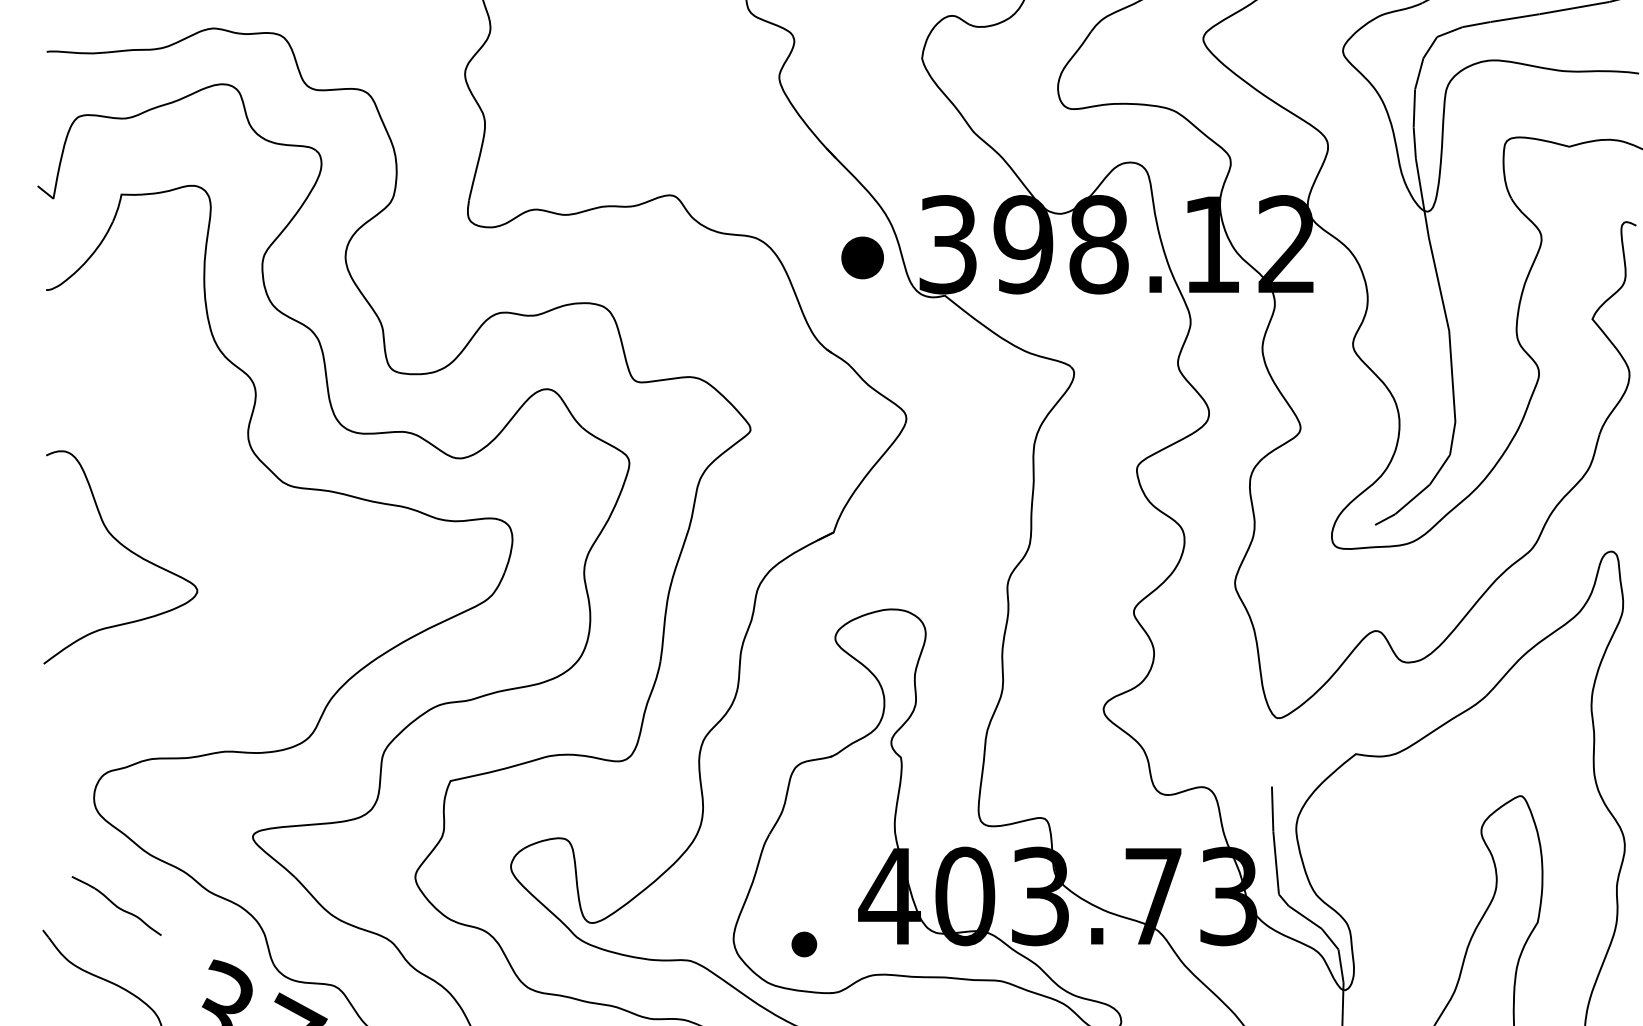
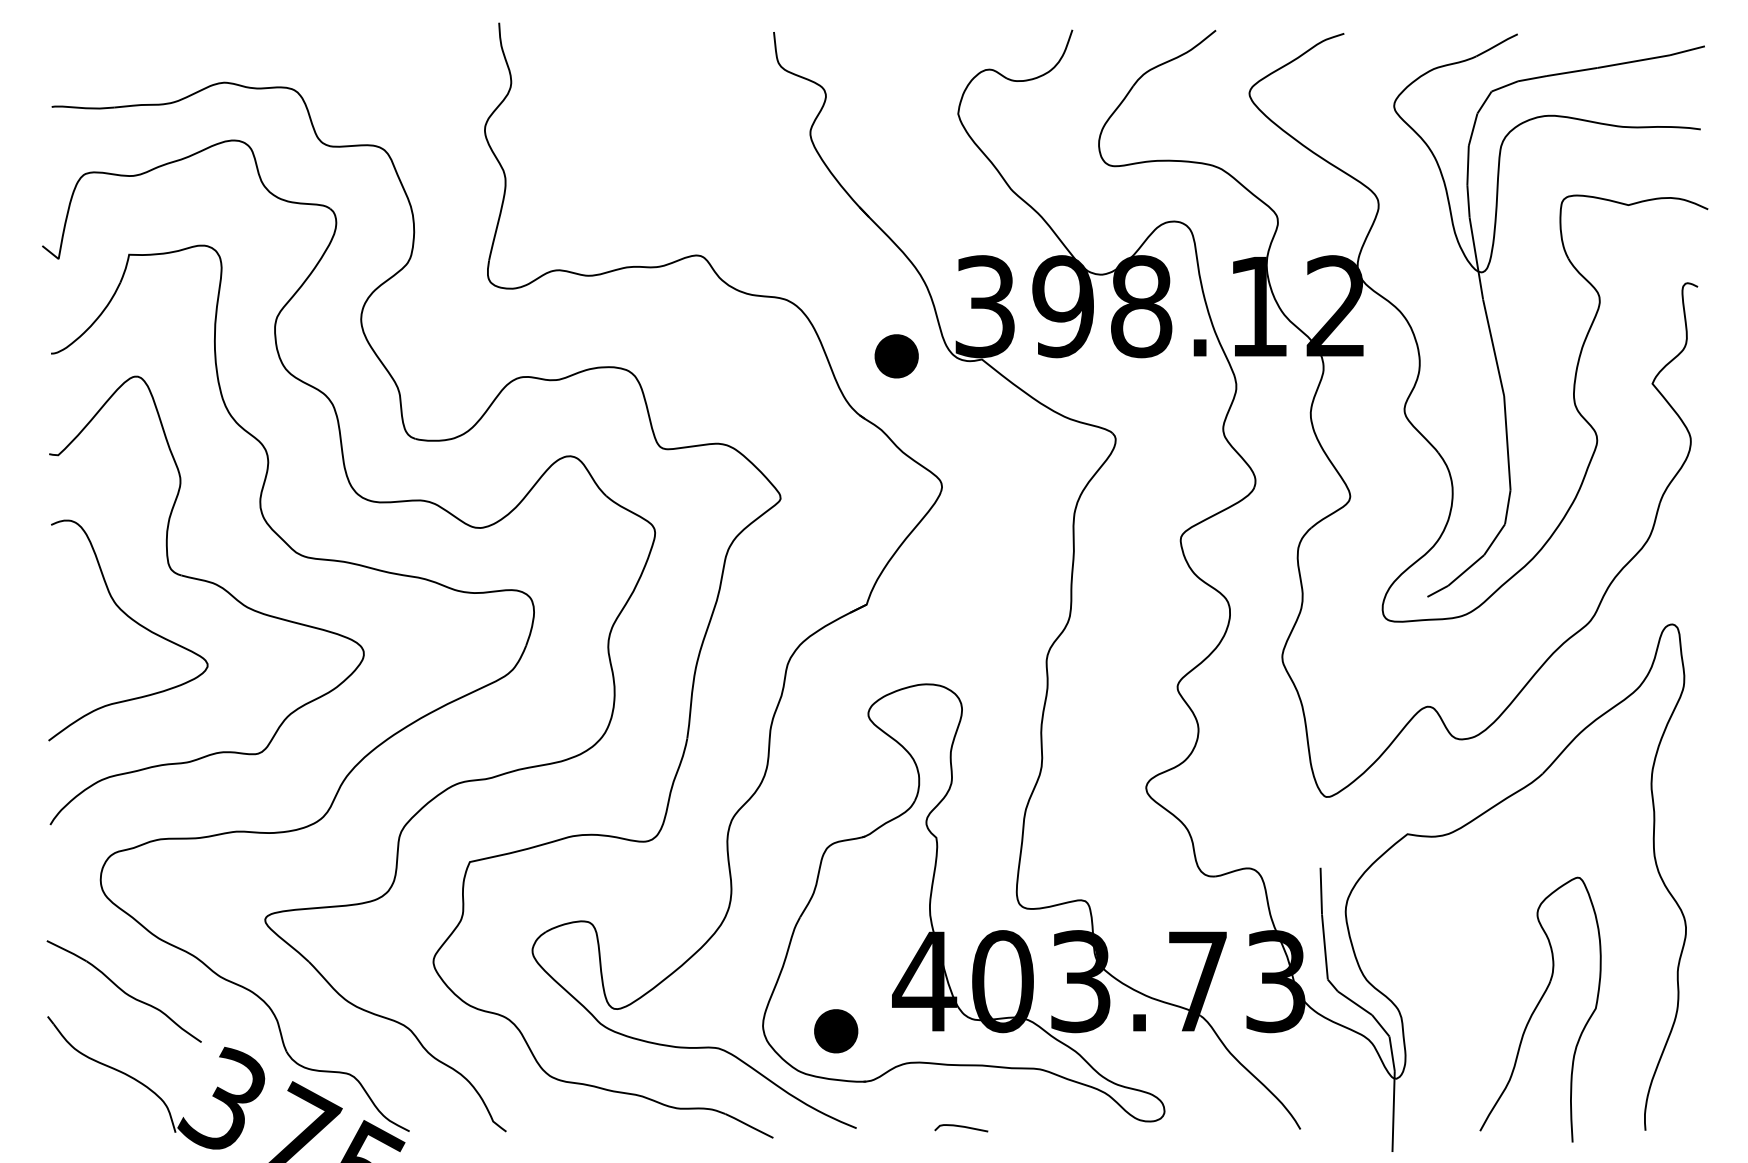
part: (862, 258) -> (896, 356), moved
part: (199, 512) -> (209, 583), added
part: (116, 906) -> (123, 991), size x1.67
part: (804, 944) -> (836, 1031), size x1.67

